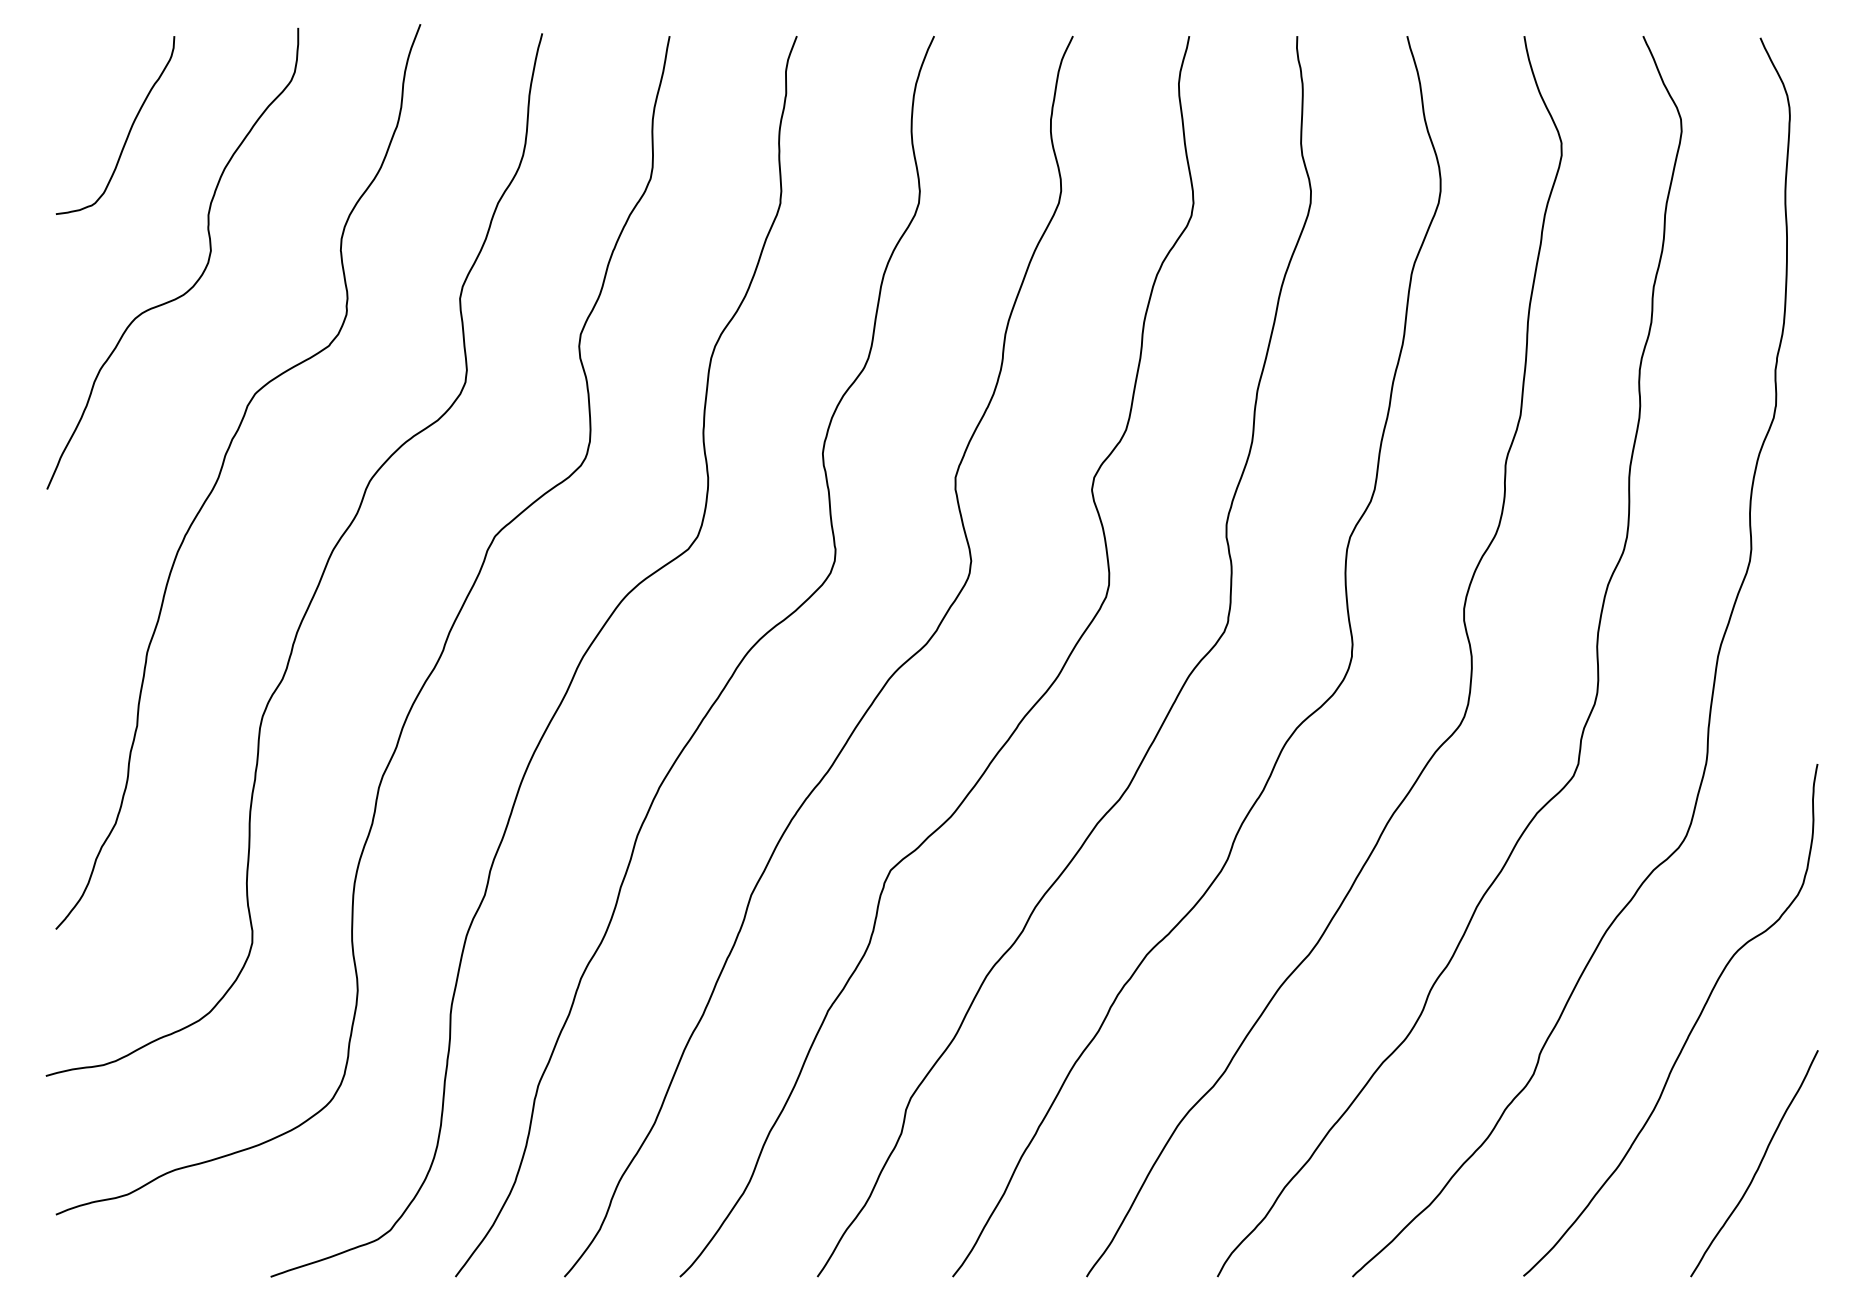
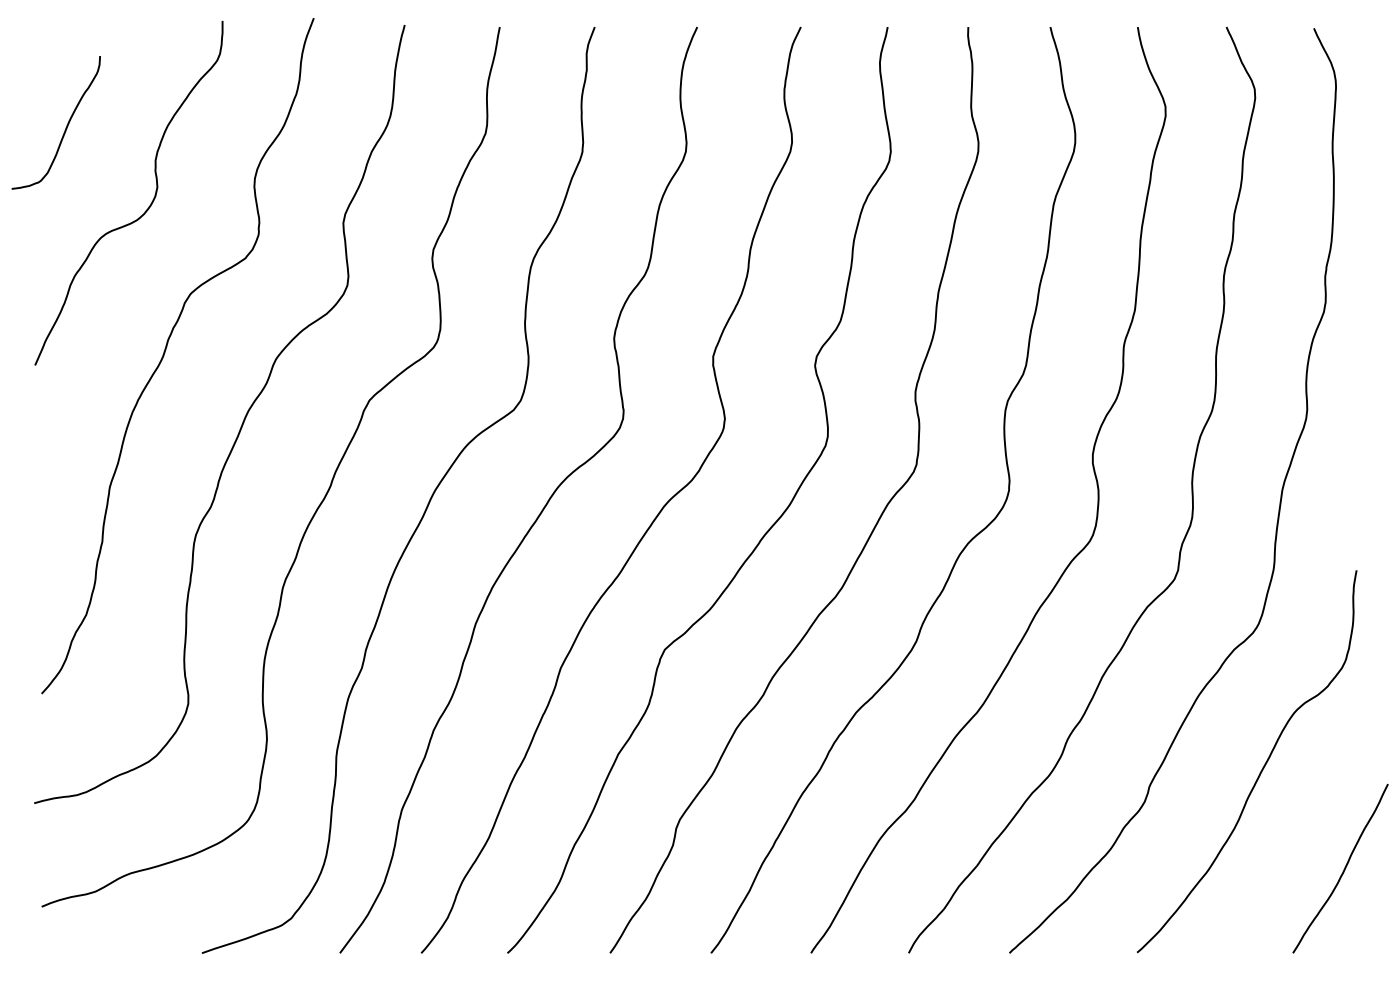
curve: (127, 131) -> (65, 127), moved
curve: (1758, 1164) -> (1343, 869), moved

